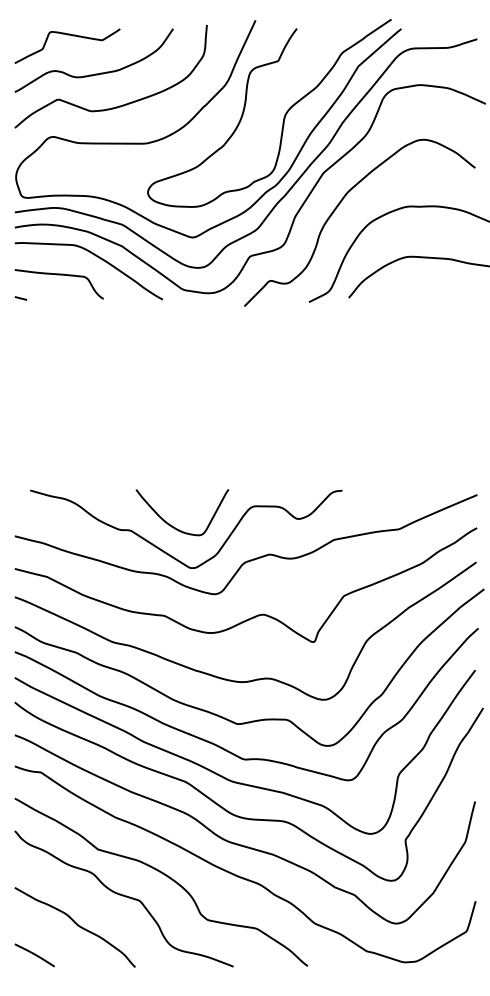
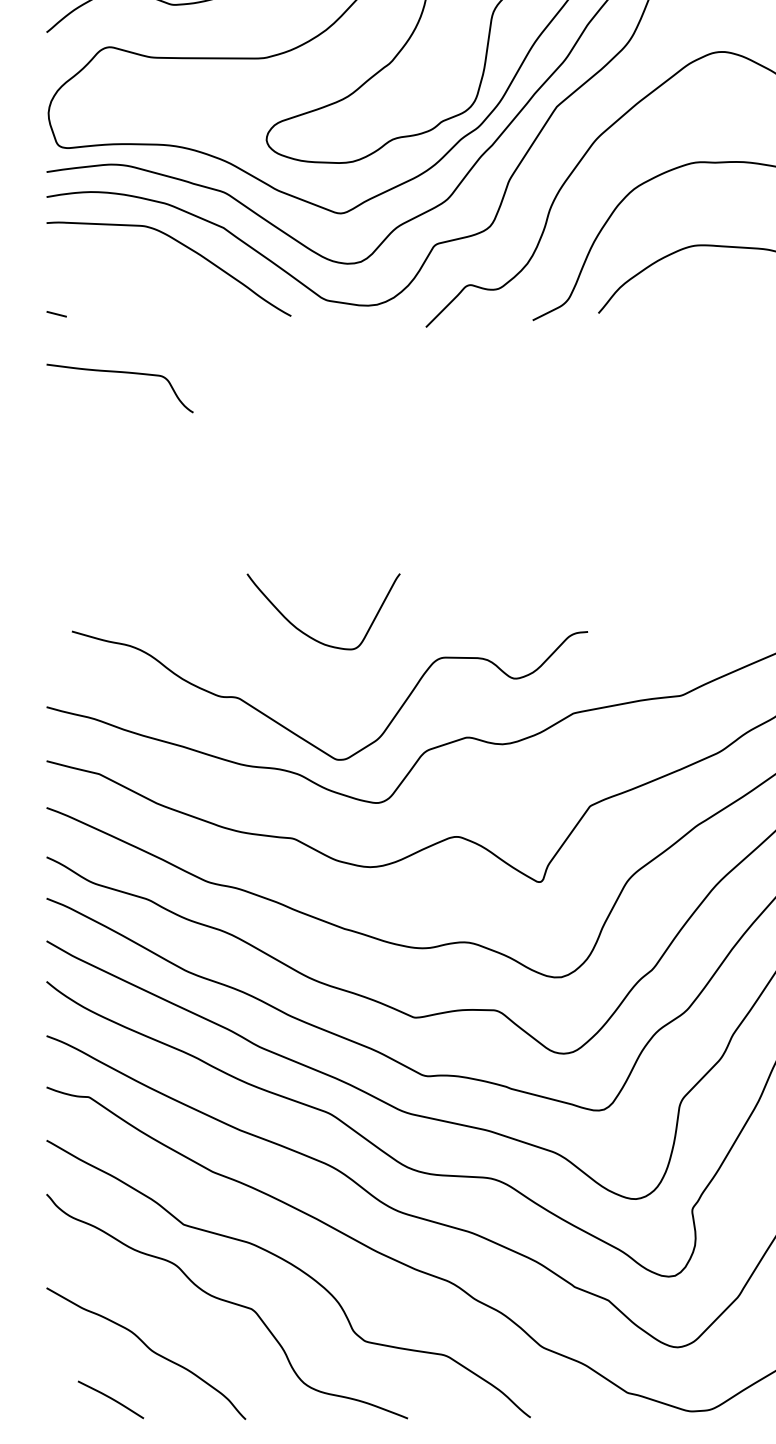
curve: (58, 275) -> (118, 373), moved
curve: (172, 525) -> (307, 633), moved
curve: (34, 955) -> (110, 1400), moved

